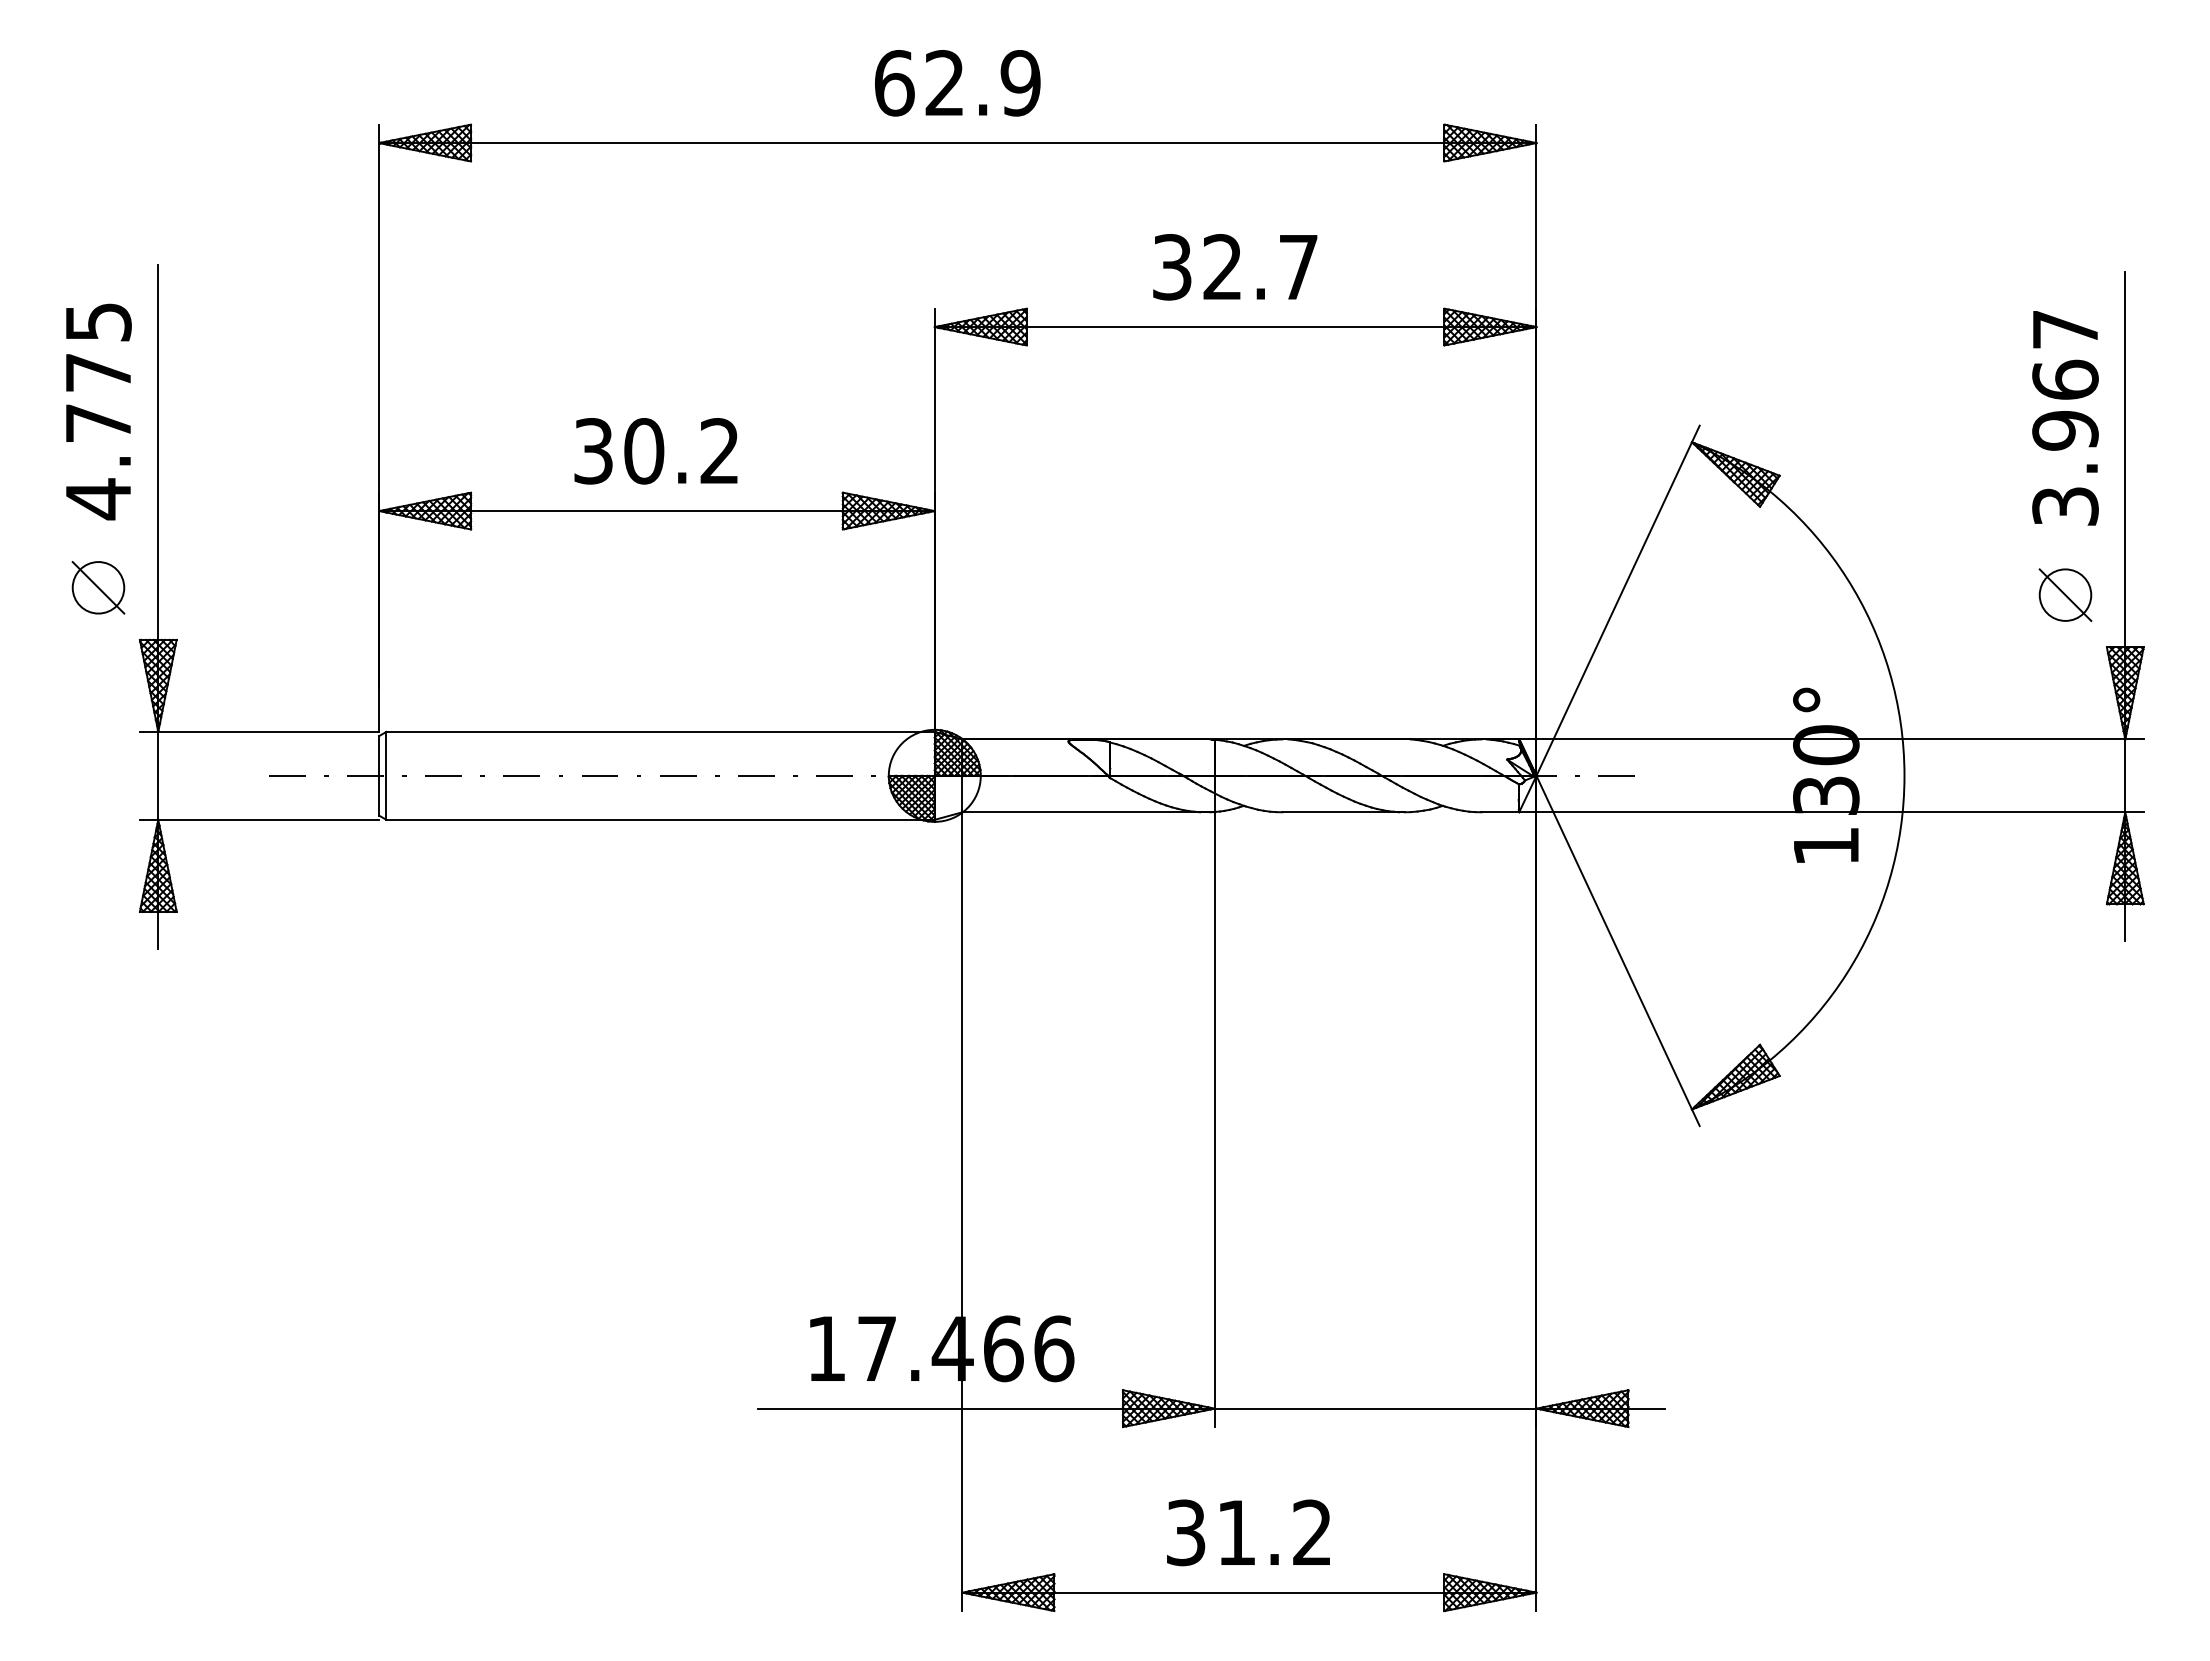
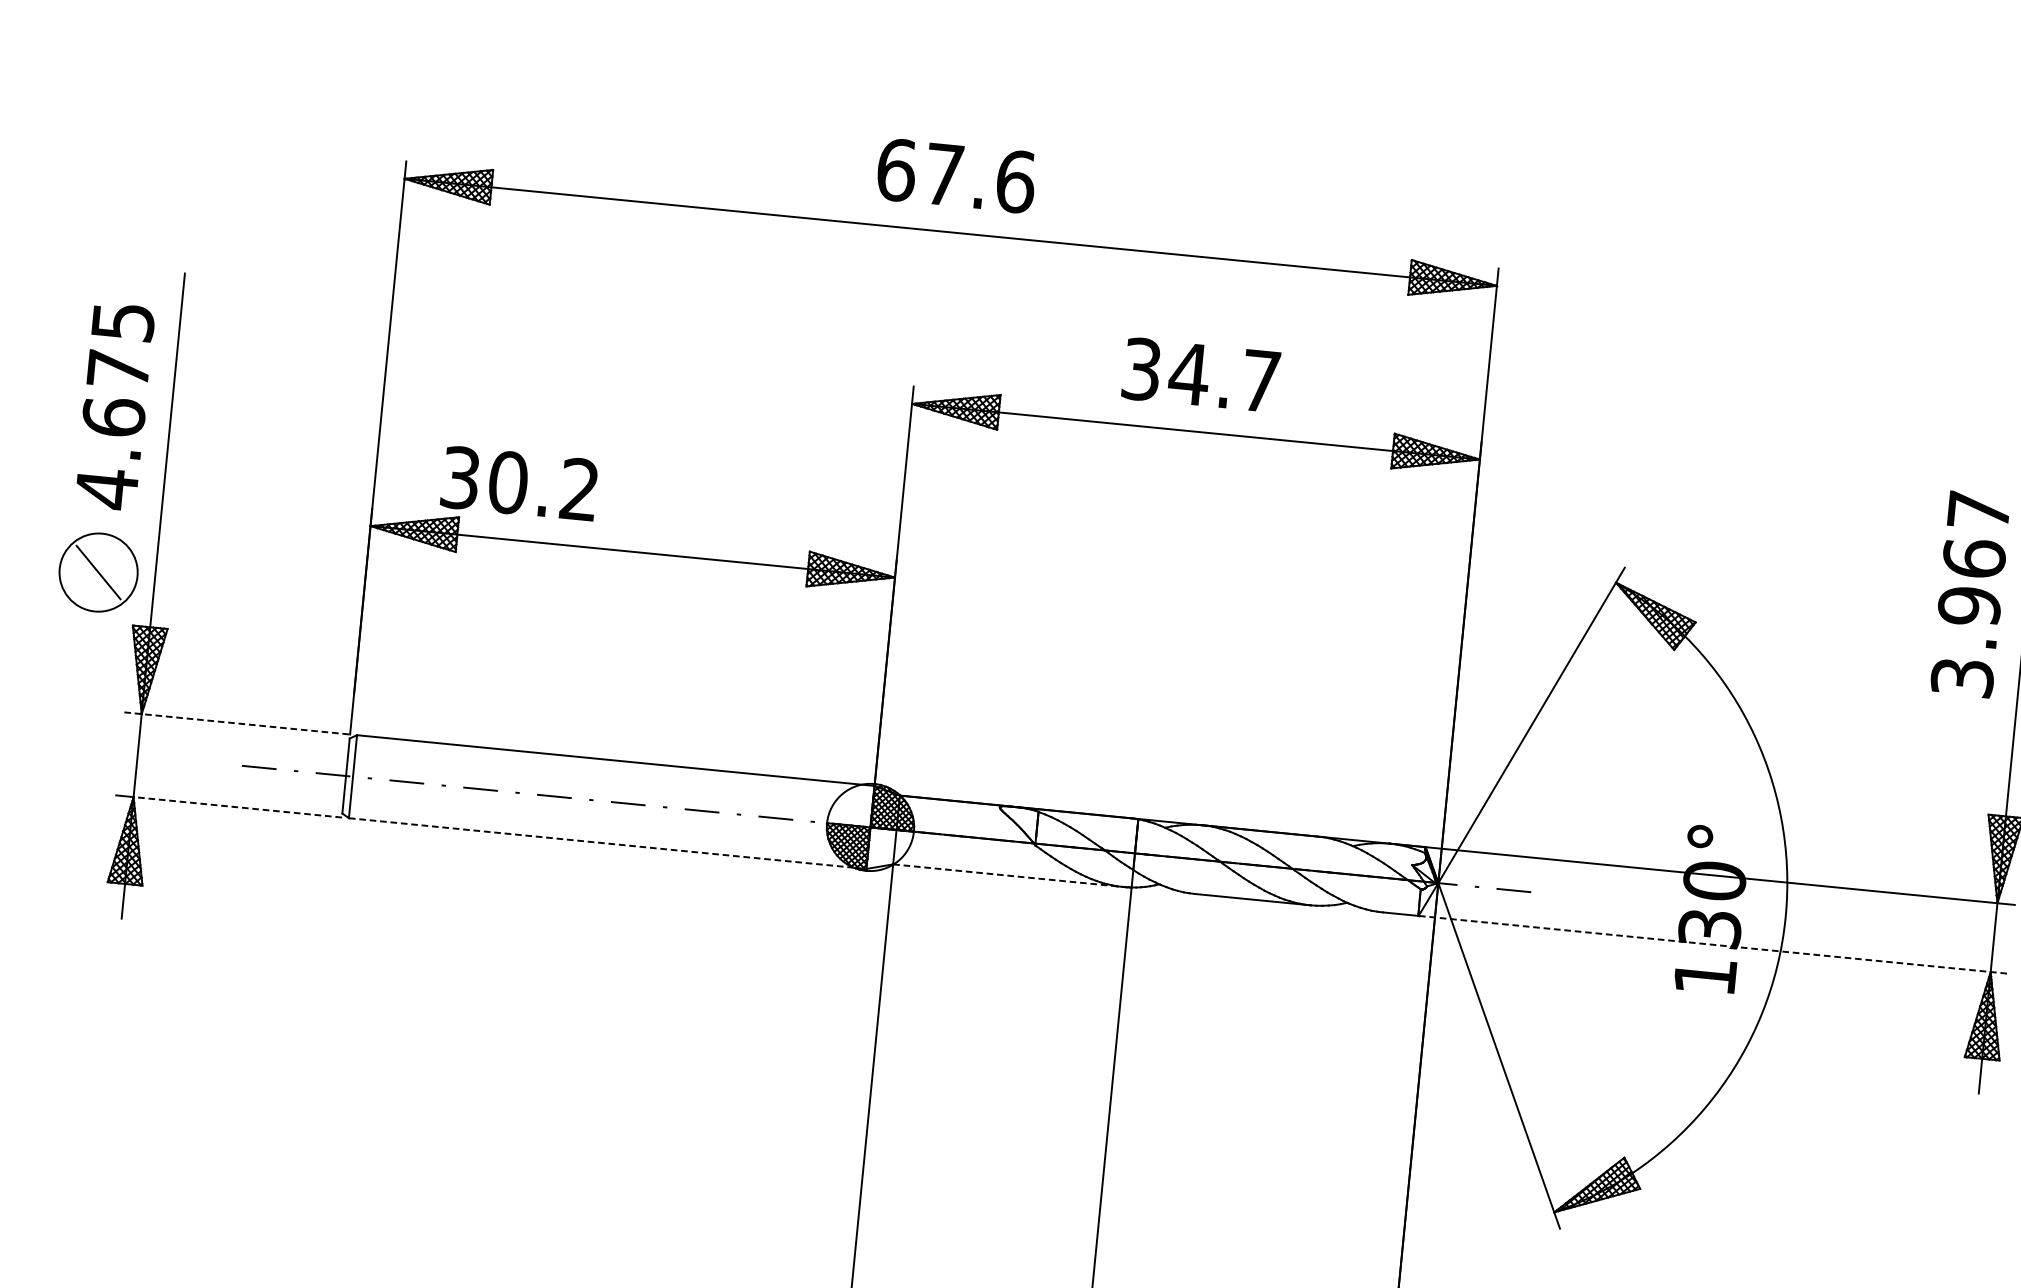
text: (983, 83) -> (980, 178), 62.9 -> 67.6
text: (1222, 266) -> (1189, 373), 32.7 -> 34.7
text: (98, 422) -> (113, 416), 4.775 -> 4.675
text: (655, 451) -> (518, 483), moved
circle: (98, 587) -> (98, 572), size x1.6
part: (2065, 594) -> (1954, 760), removed
line: (259, 731) -> (237, 723), solid -> dashed
line: (1084, 812) -> (1008, 875), solid -> dashed
line: (1832, 812) -> (1714, 945), solid -> dashed
line: (268, 819) -> (237, 806), solid -> dashed
line: (661, 819) -> (608, 843), solid -> dashed

